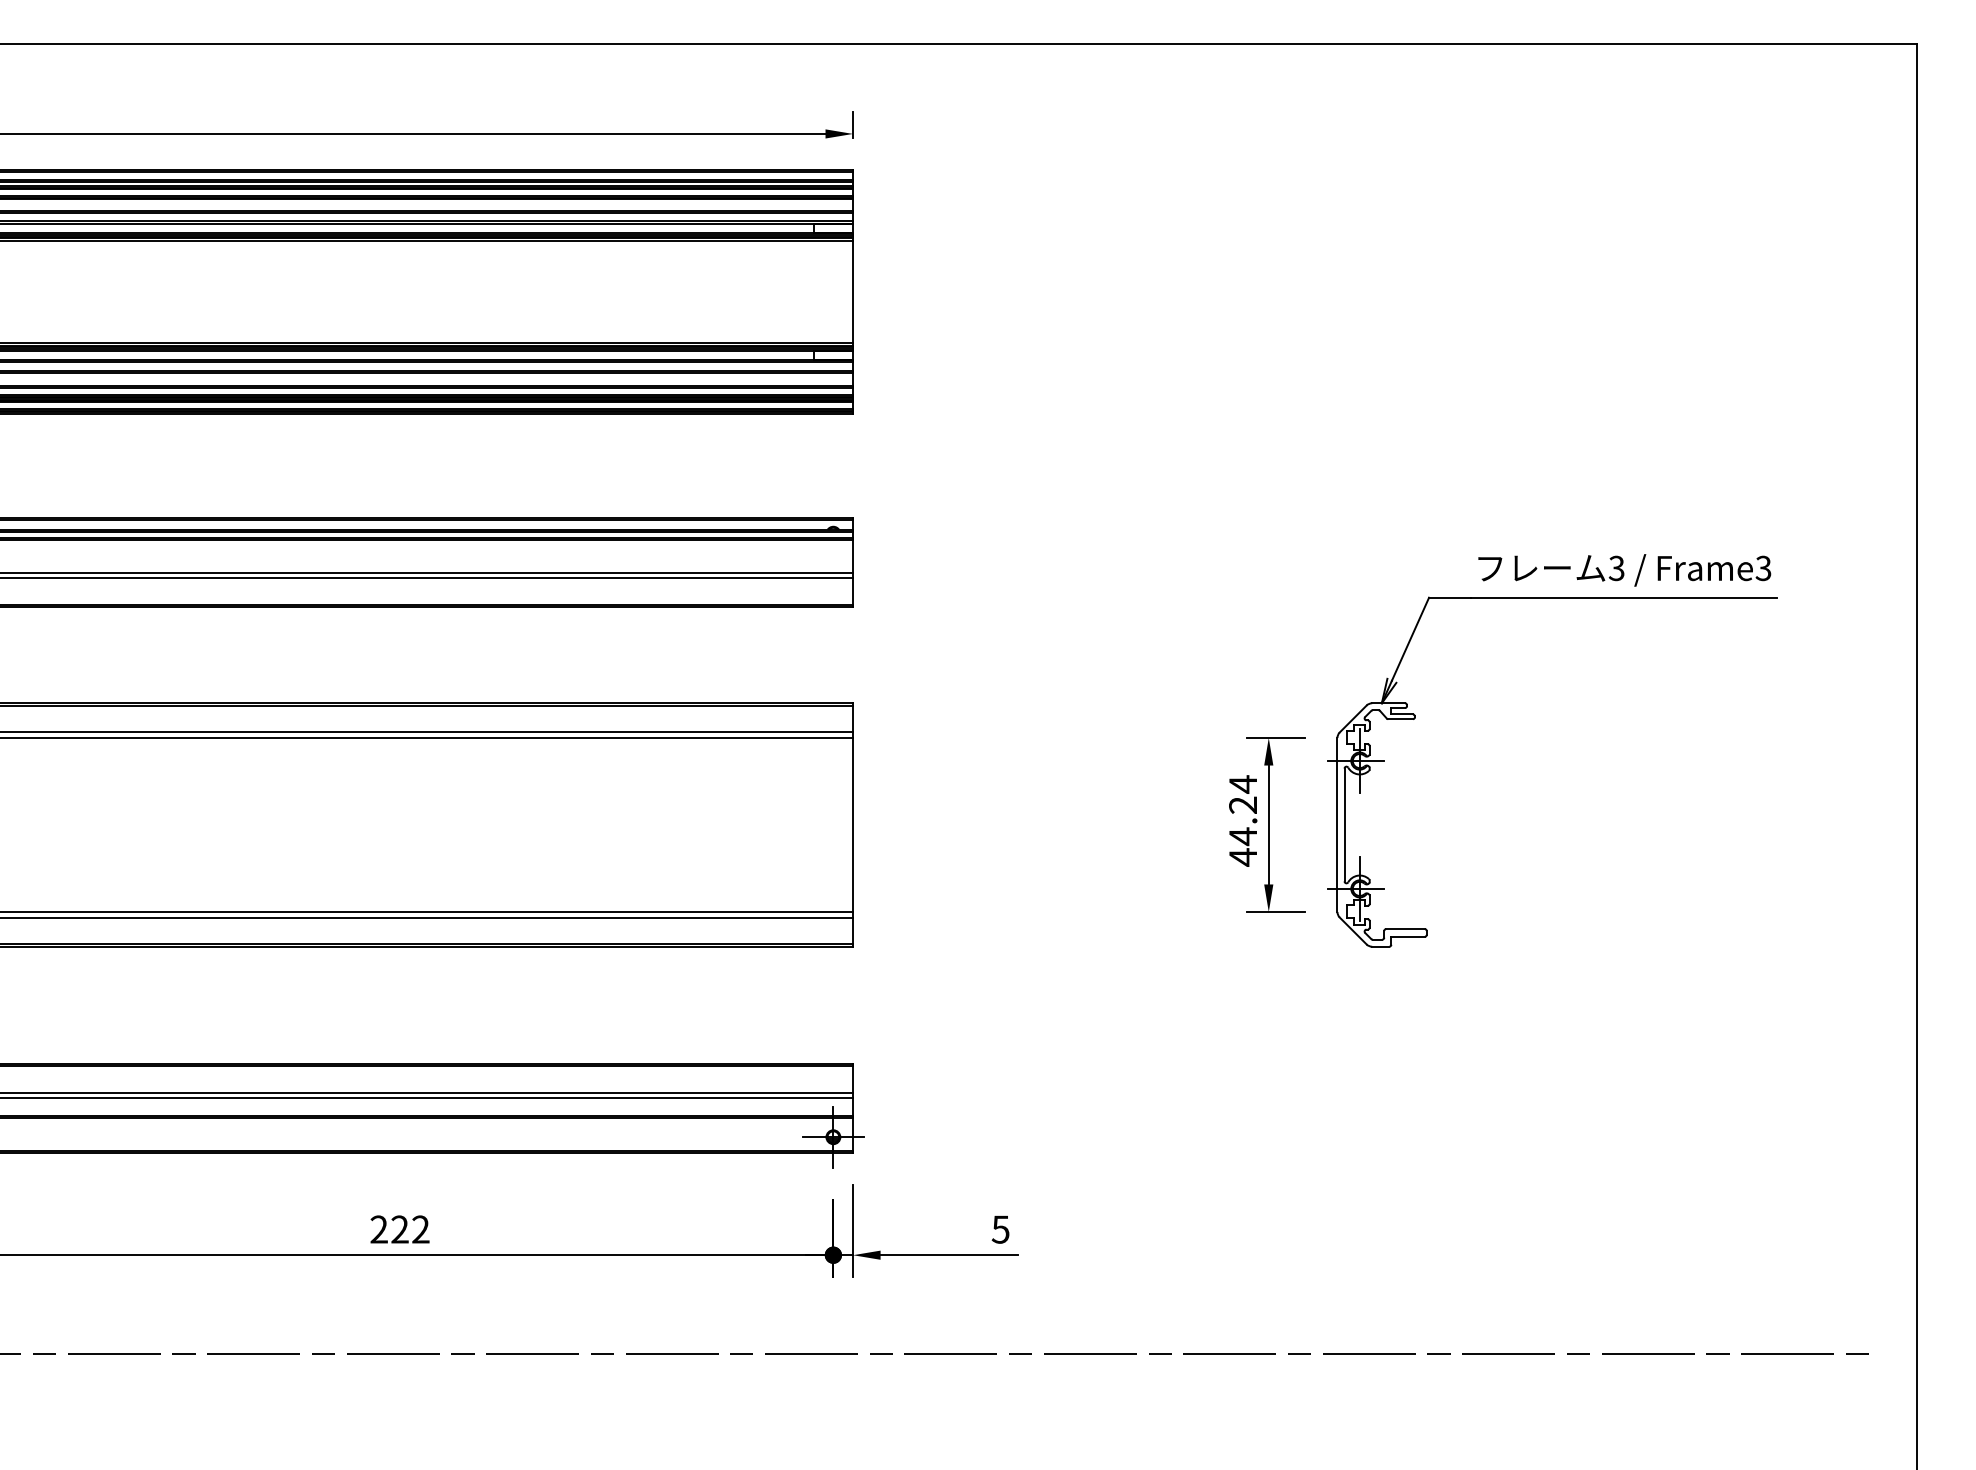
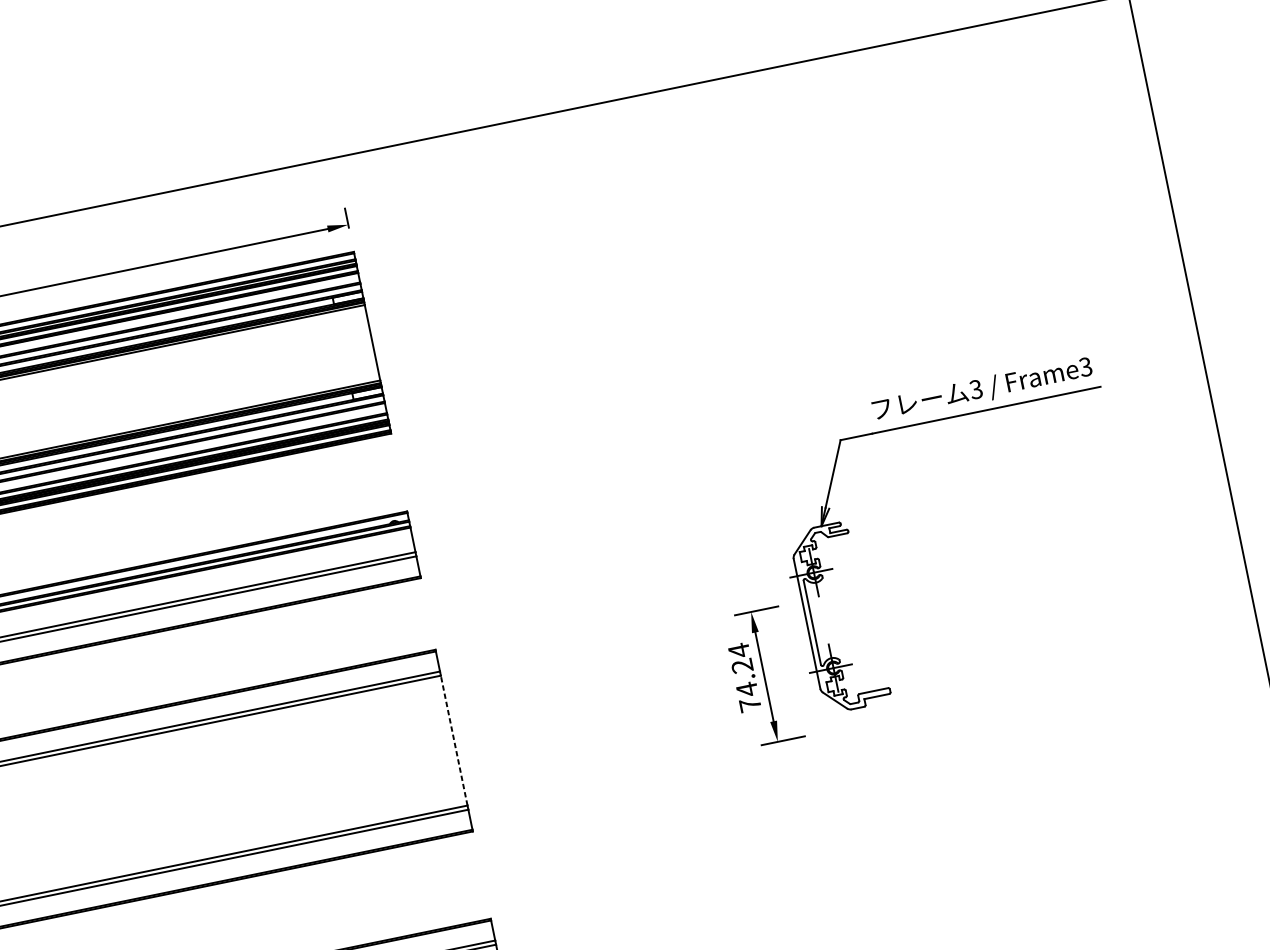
part: (1415, 718) -> (848, 532), moved
line: (853, 824) -> (454, 740), solid -> dashed
text: (1242, 857) -> (749, 705), 44.24 -> 74.24

